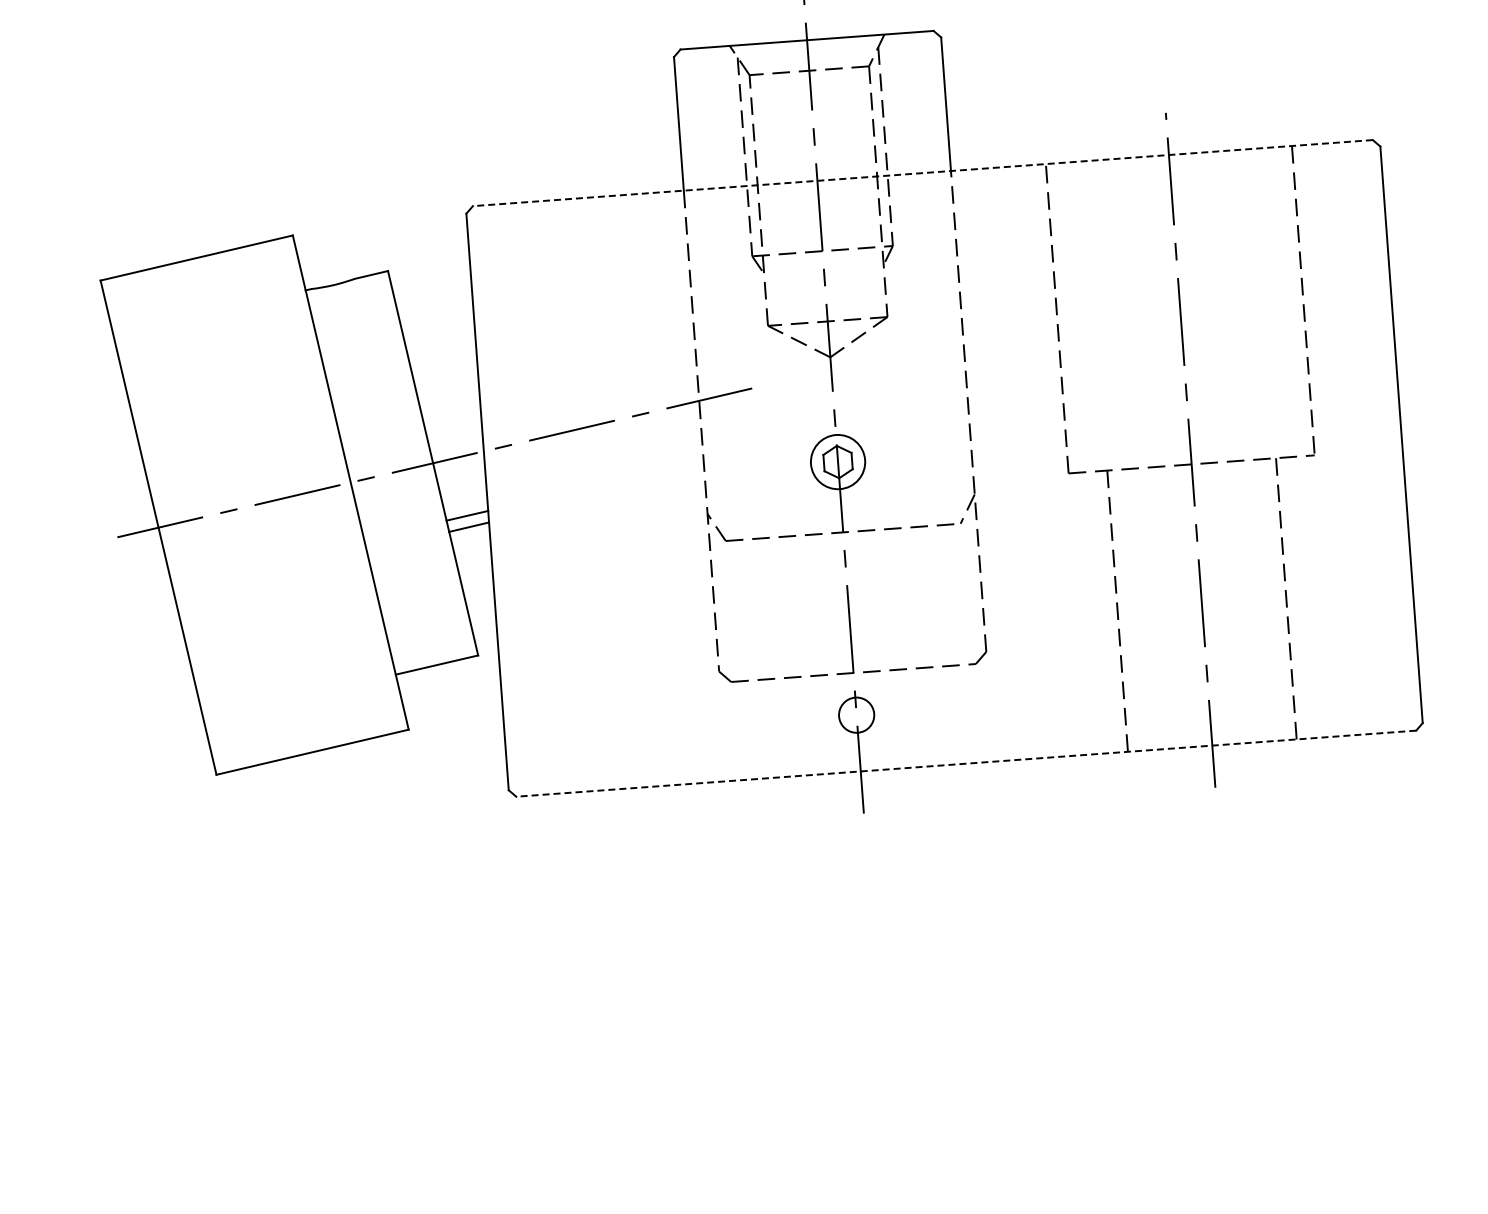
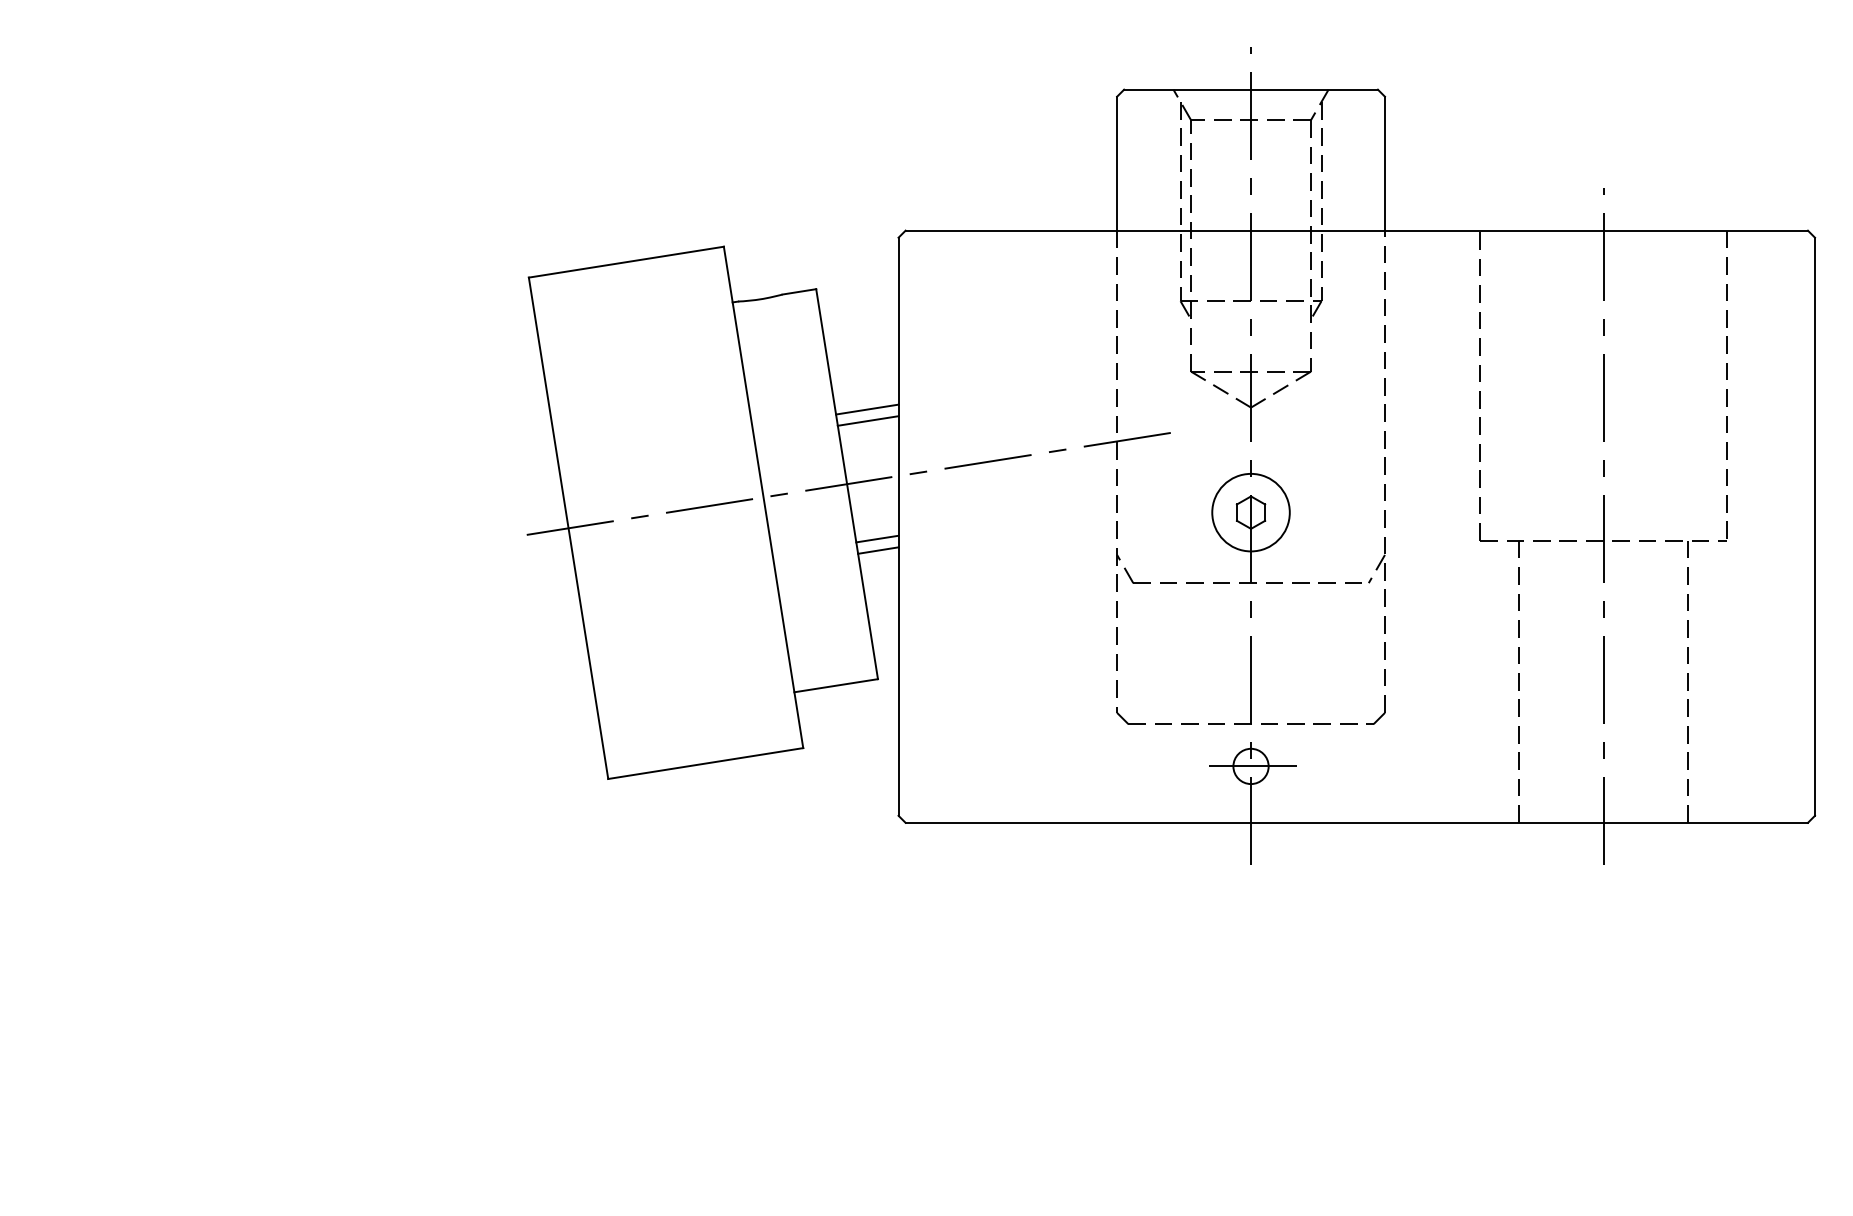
line: (922, 172) -> (1356, 230), dashed -> solid
line: (447, 387) -> (867, 409), added
line: (448, 398) -> (867, 420), added
circle: (837, 461) -> (1250, 512), size x1.43
line: (856, 715) -> (1250, 766), added
line: (965, 763) -> (1356, 822), dashed -> solid

